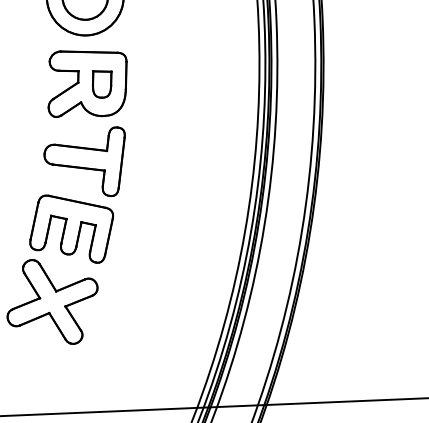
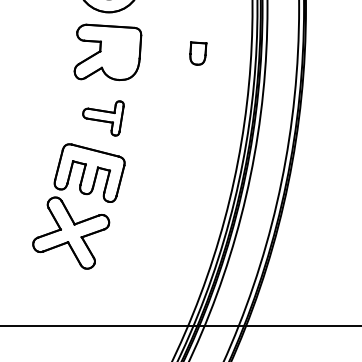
part: (102, 84) -> (198, 53), moved
part: (85, 162) -> (103, 118), size x0.6

